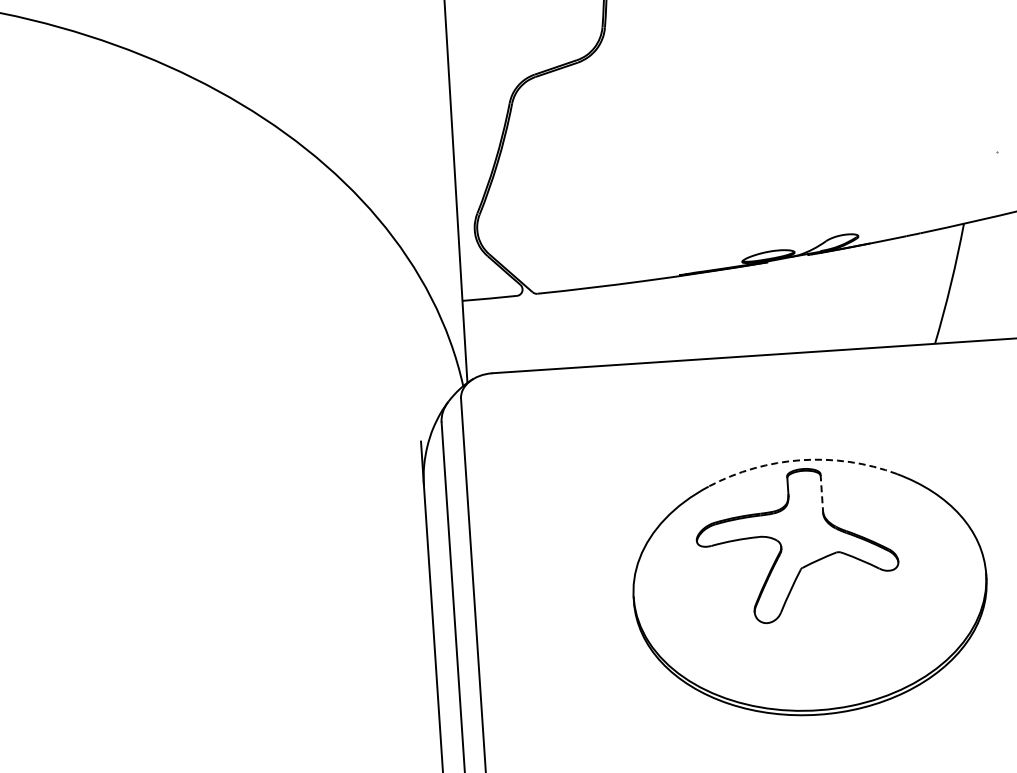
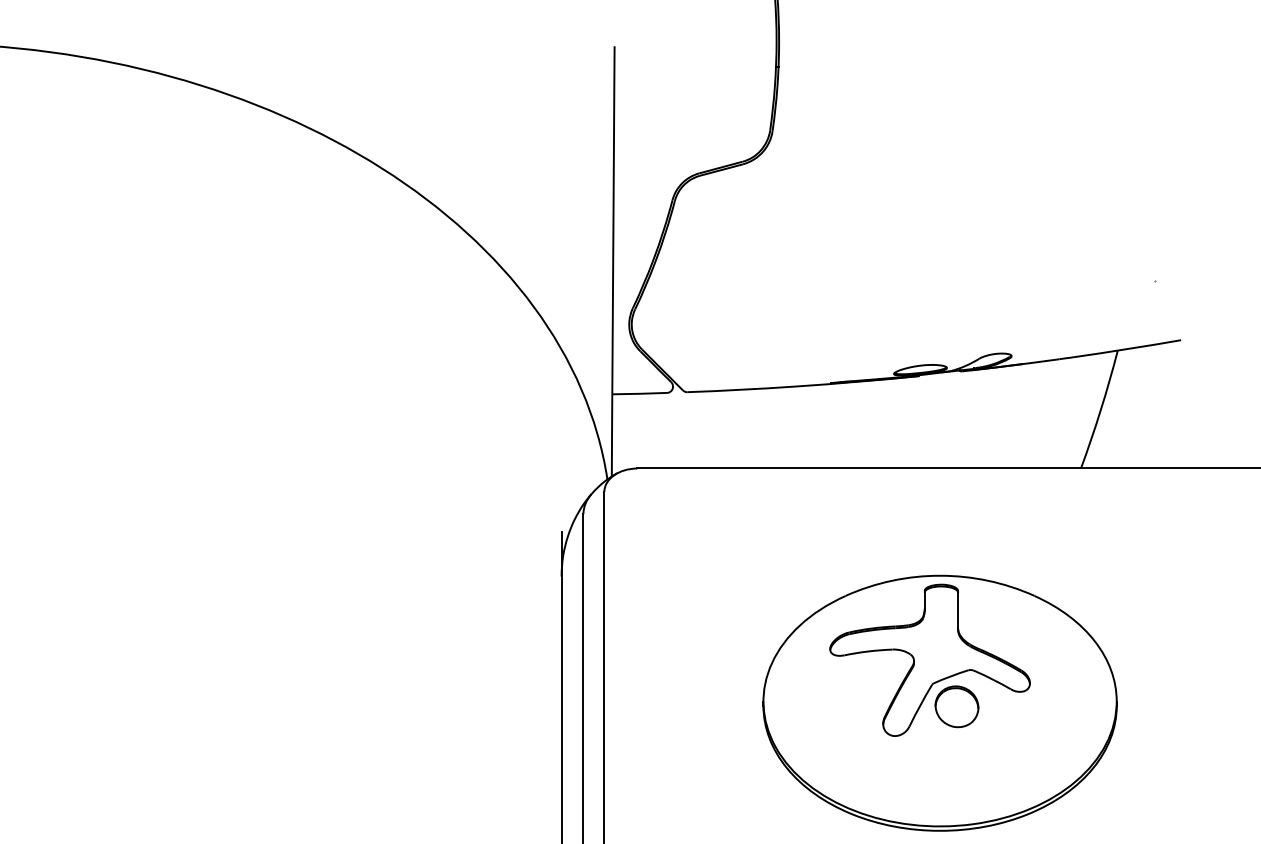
arc: (801, 459) -> (940, 575), dashed -> solid
line: (822, 493) -> (958, 610), dashed -> solid
part: (826, 589) -> (956, 706), added

